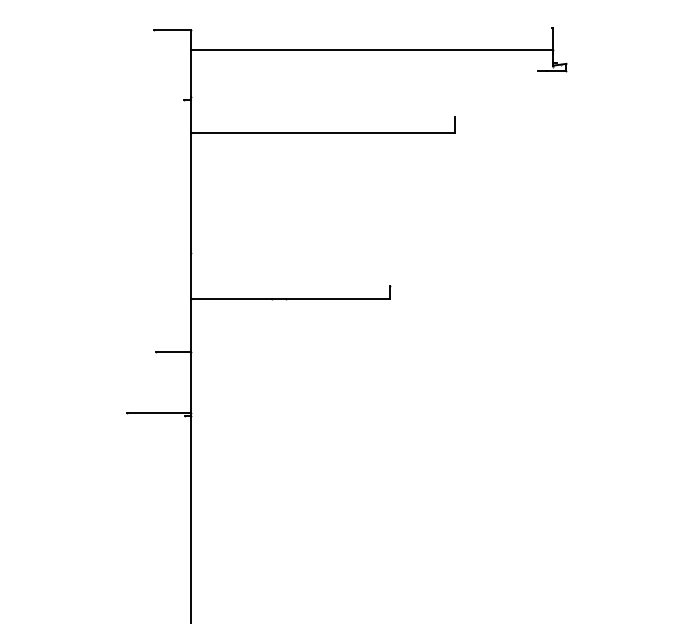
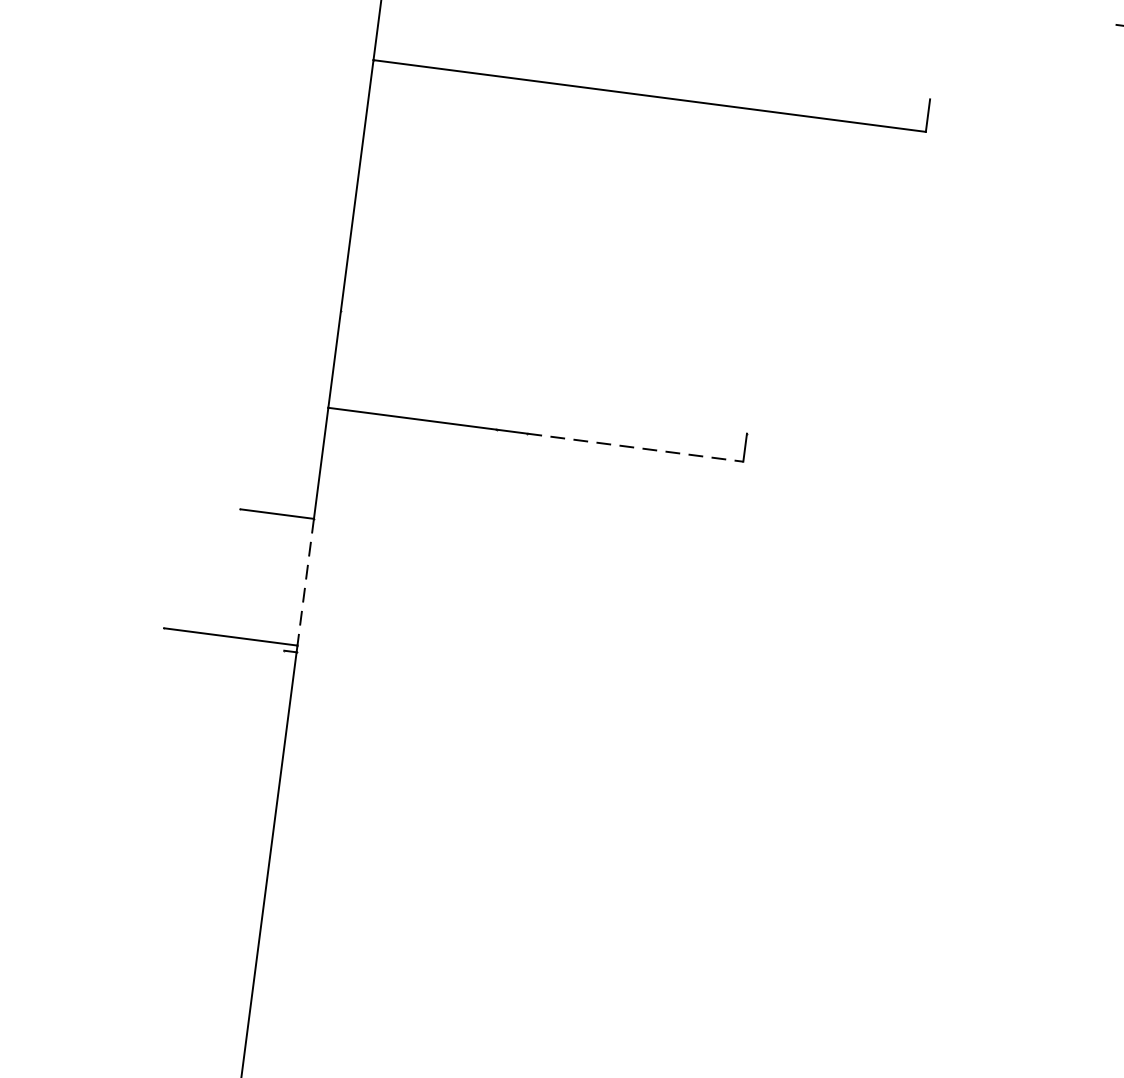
line: (337, 299) -> (634, 448), solid -> dashed
line: (191, 382) -> (306, 582), solid -> dashed

